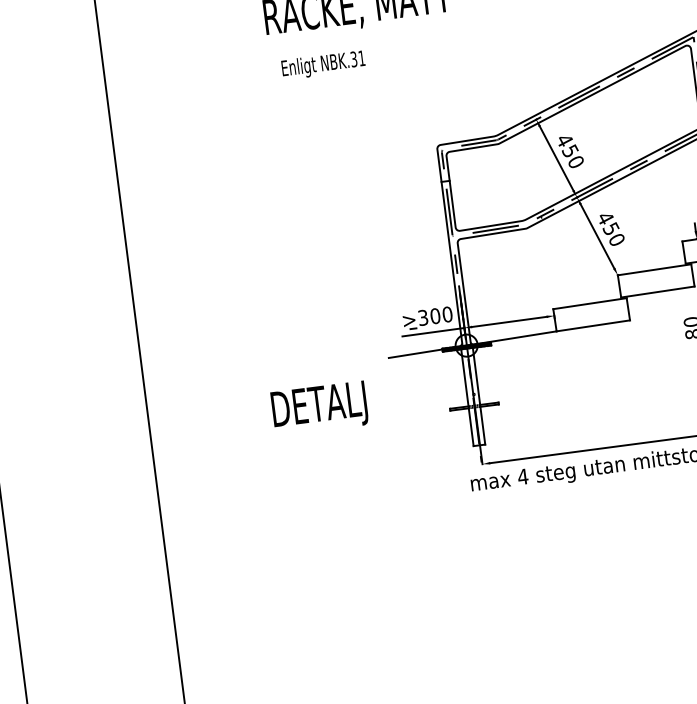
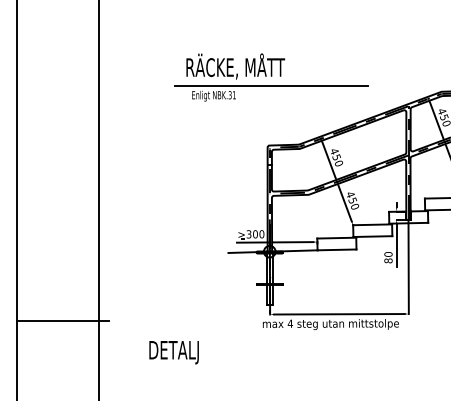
line: (429, 30) -> (271, 85), added
text: (318, 408) -> (173, 352), moved
line: (93, 525) -> (63, 320), added

